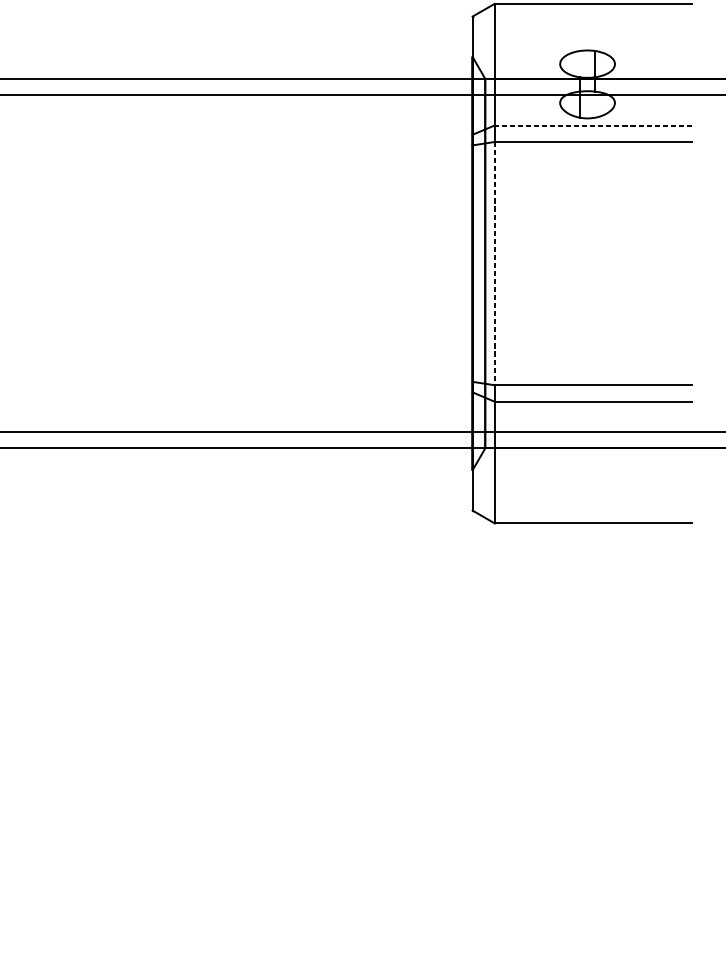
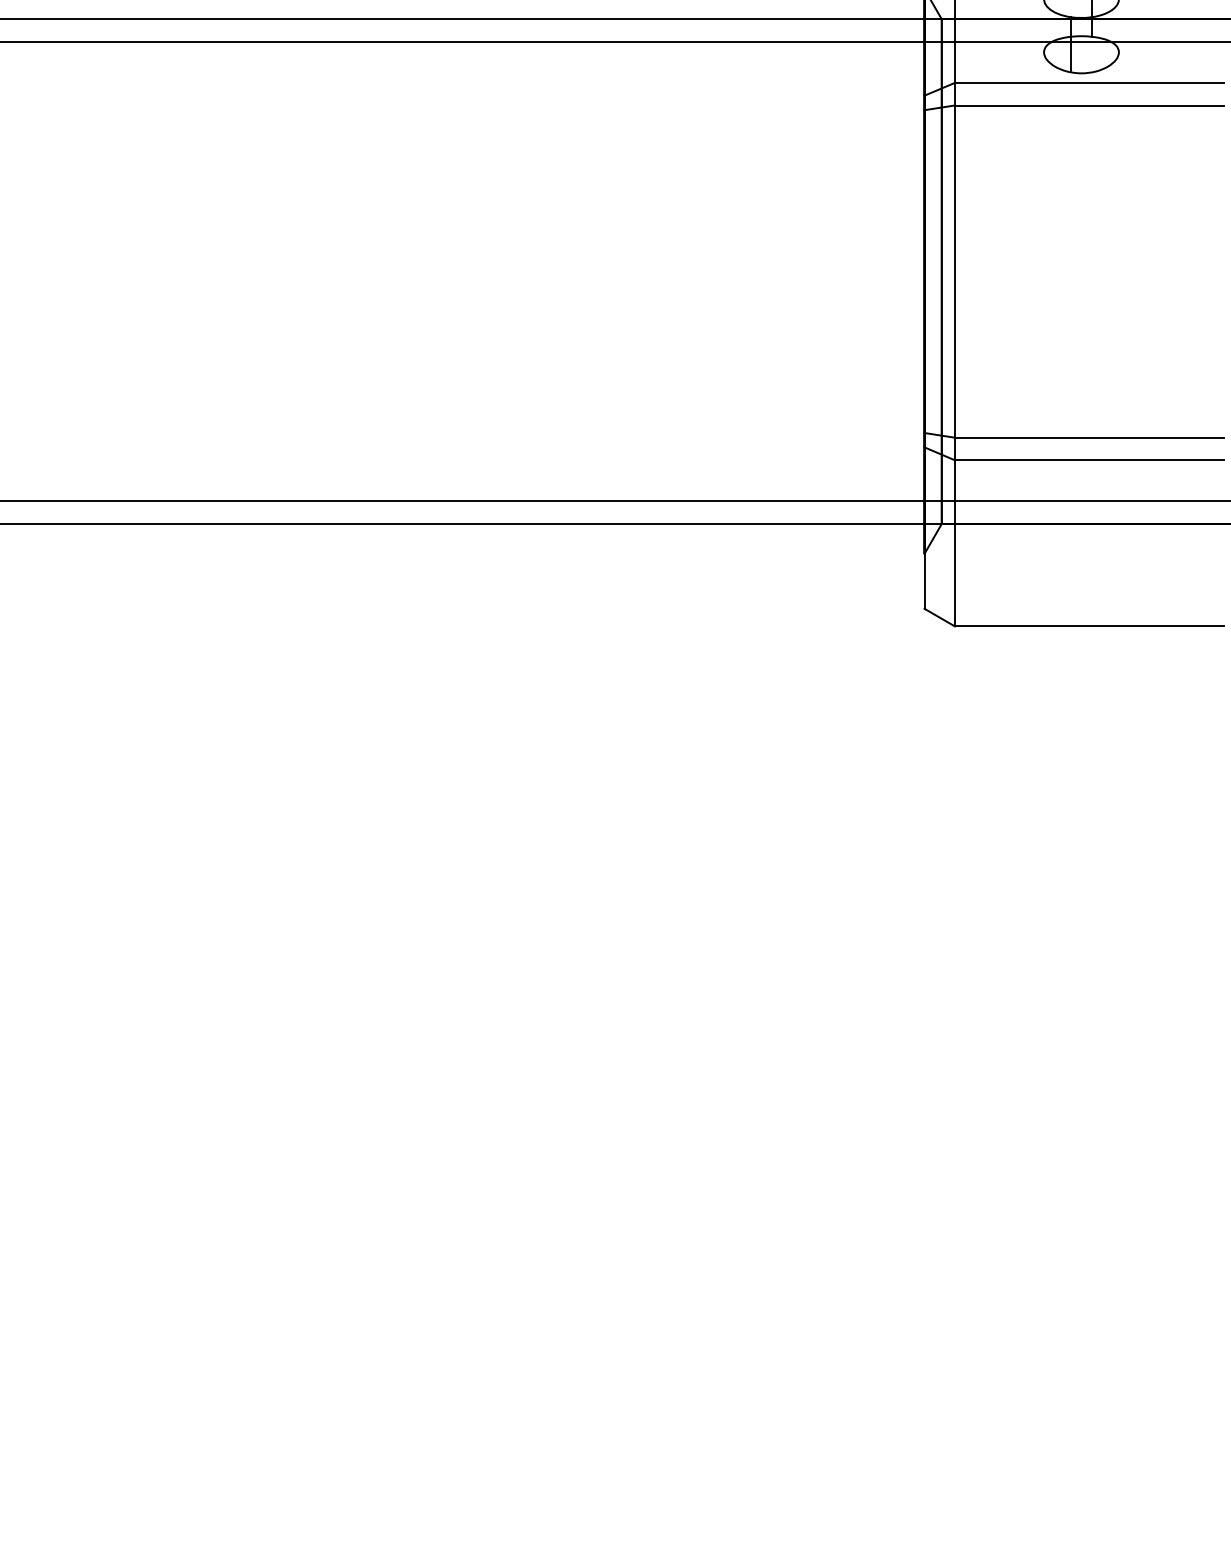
line: (593, 125) -> (1089, 83), dashed -> solid
line: (494, 264) -> (954, 272), dashed -> solid

